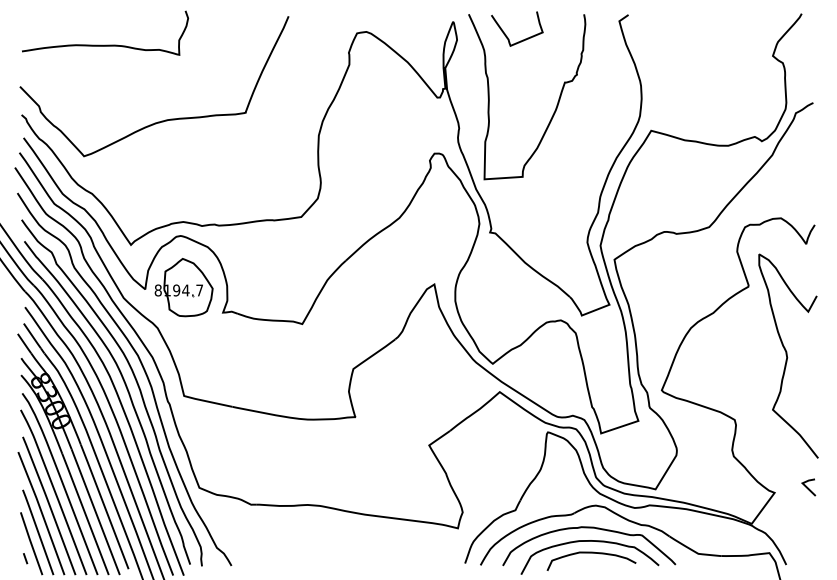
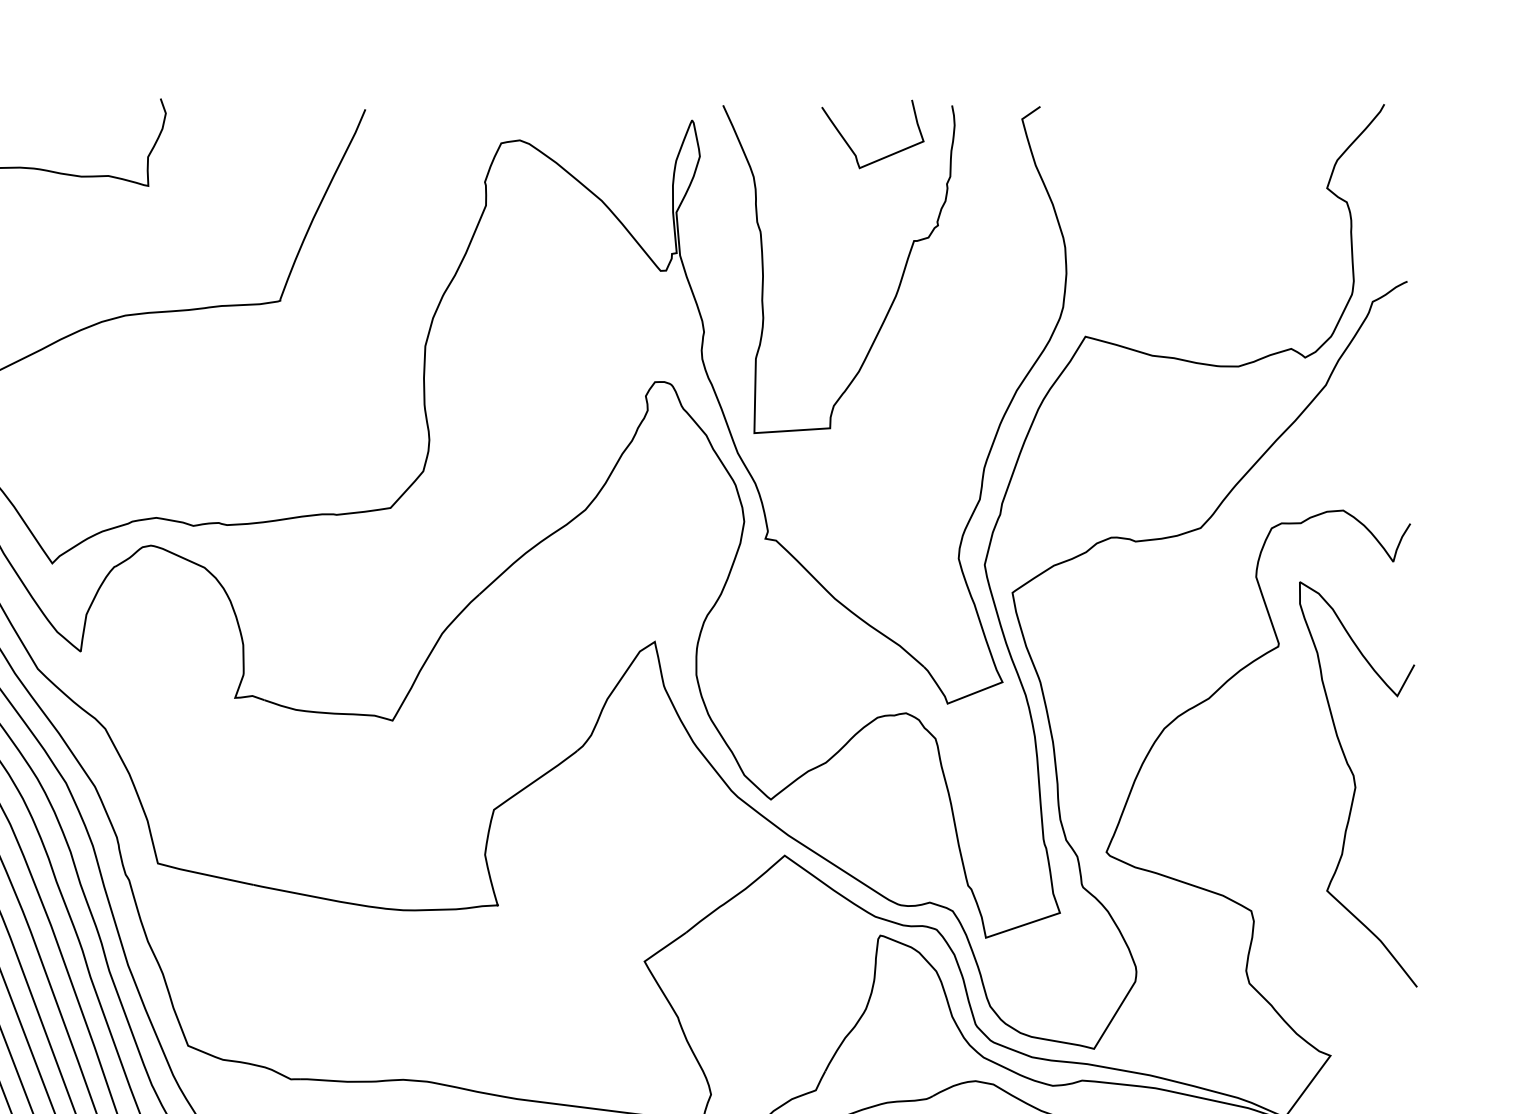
curve: (522, 39) -> (883, 155), moved
part: (183, 287) -> (156, 647), removed
line: (808, 487) -> (1397, 1045), removed

